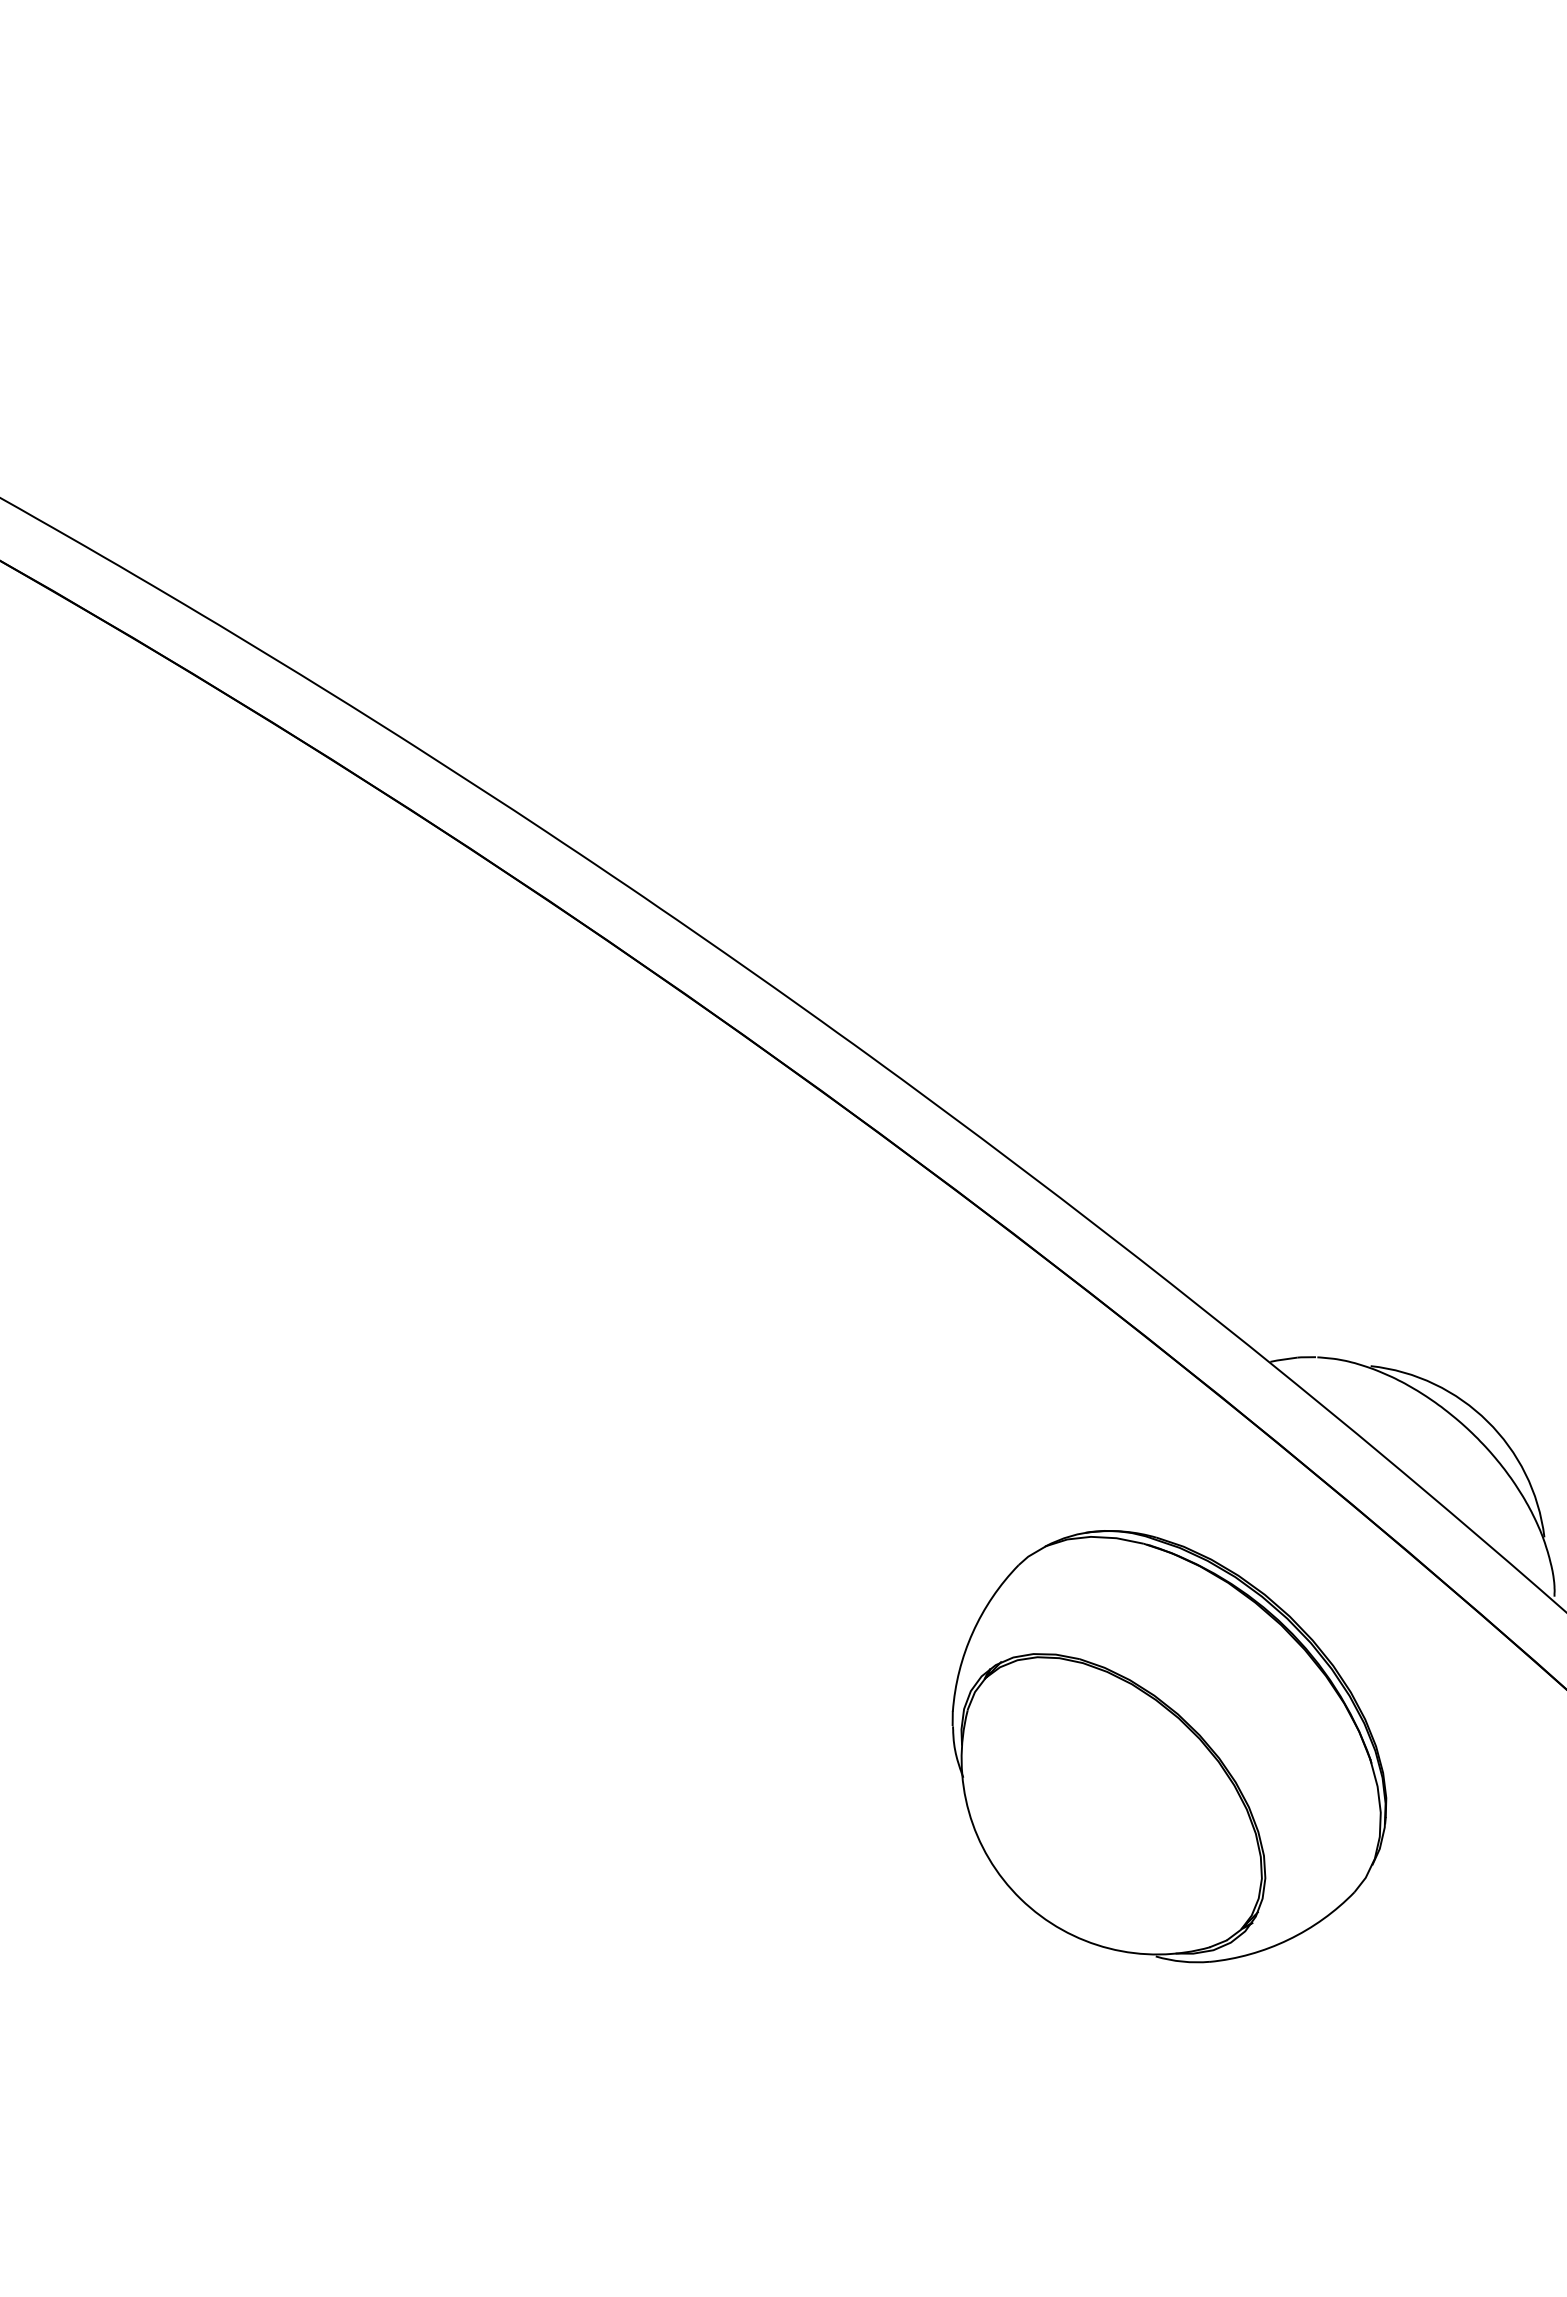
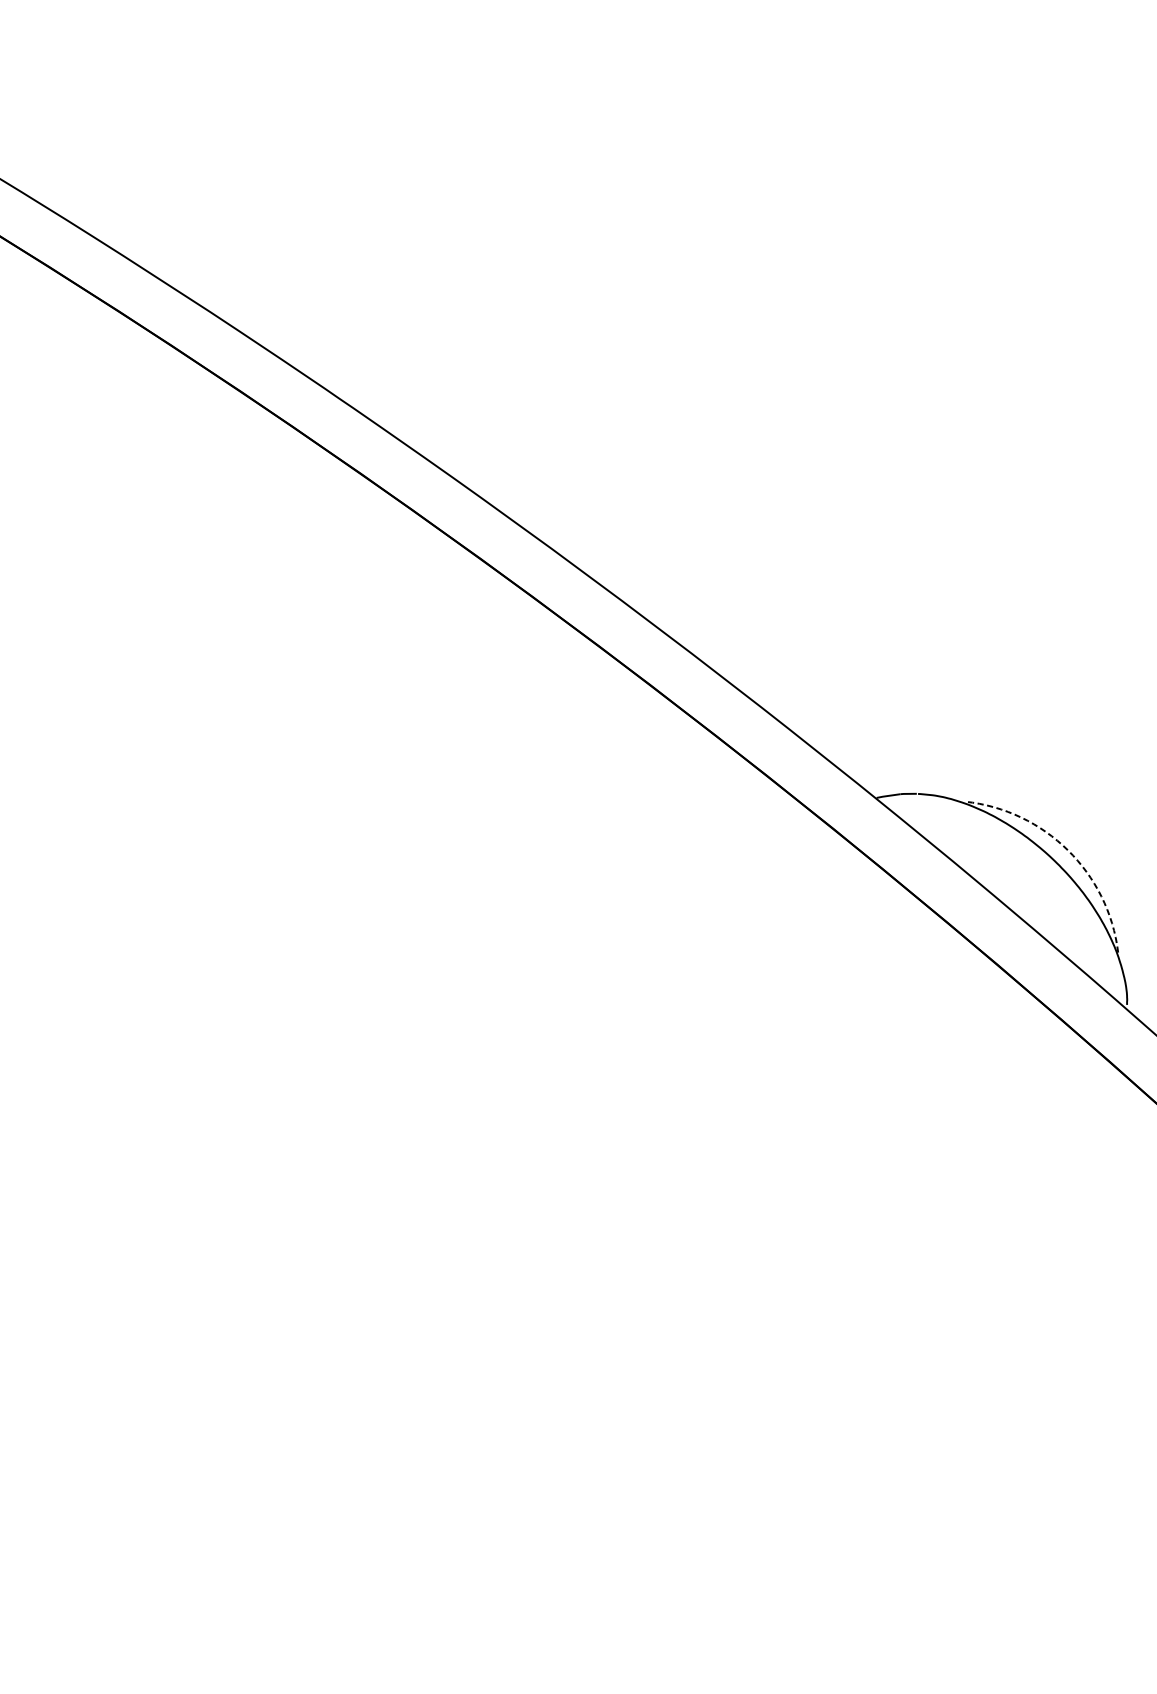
arc: (1487, 1421) -> (1068, 850), solid -> dashed
part: (1169, 1746) -> (787, 1136), removed

